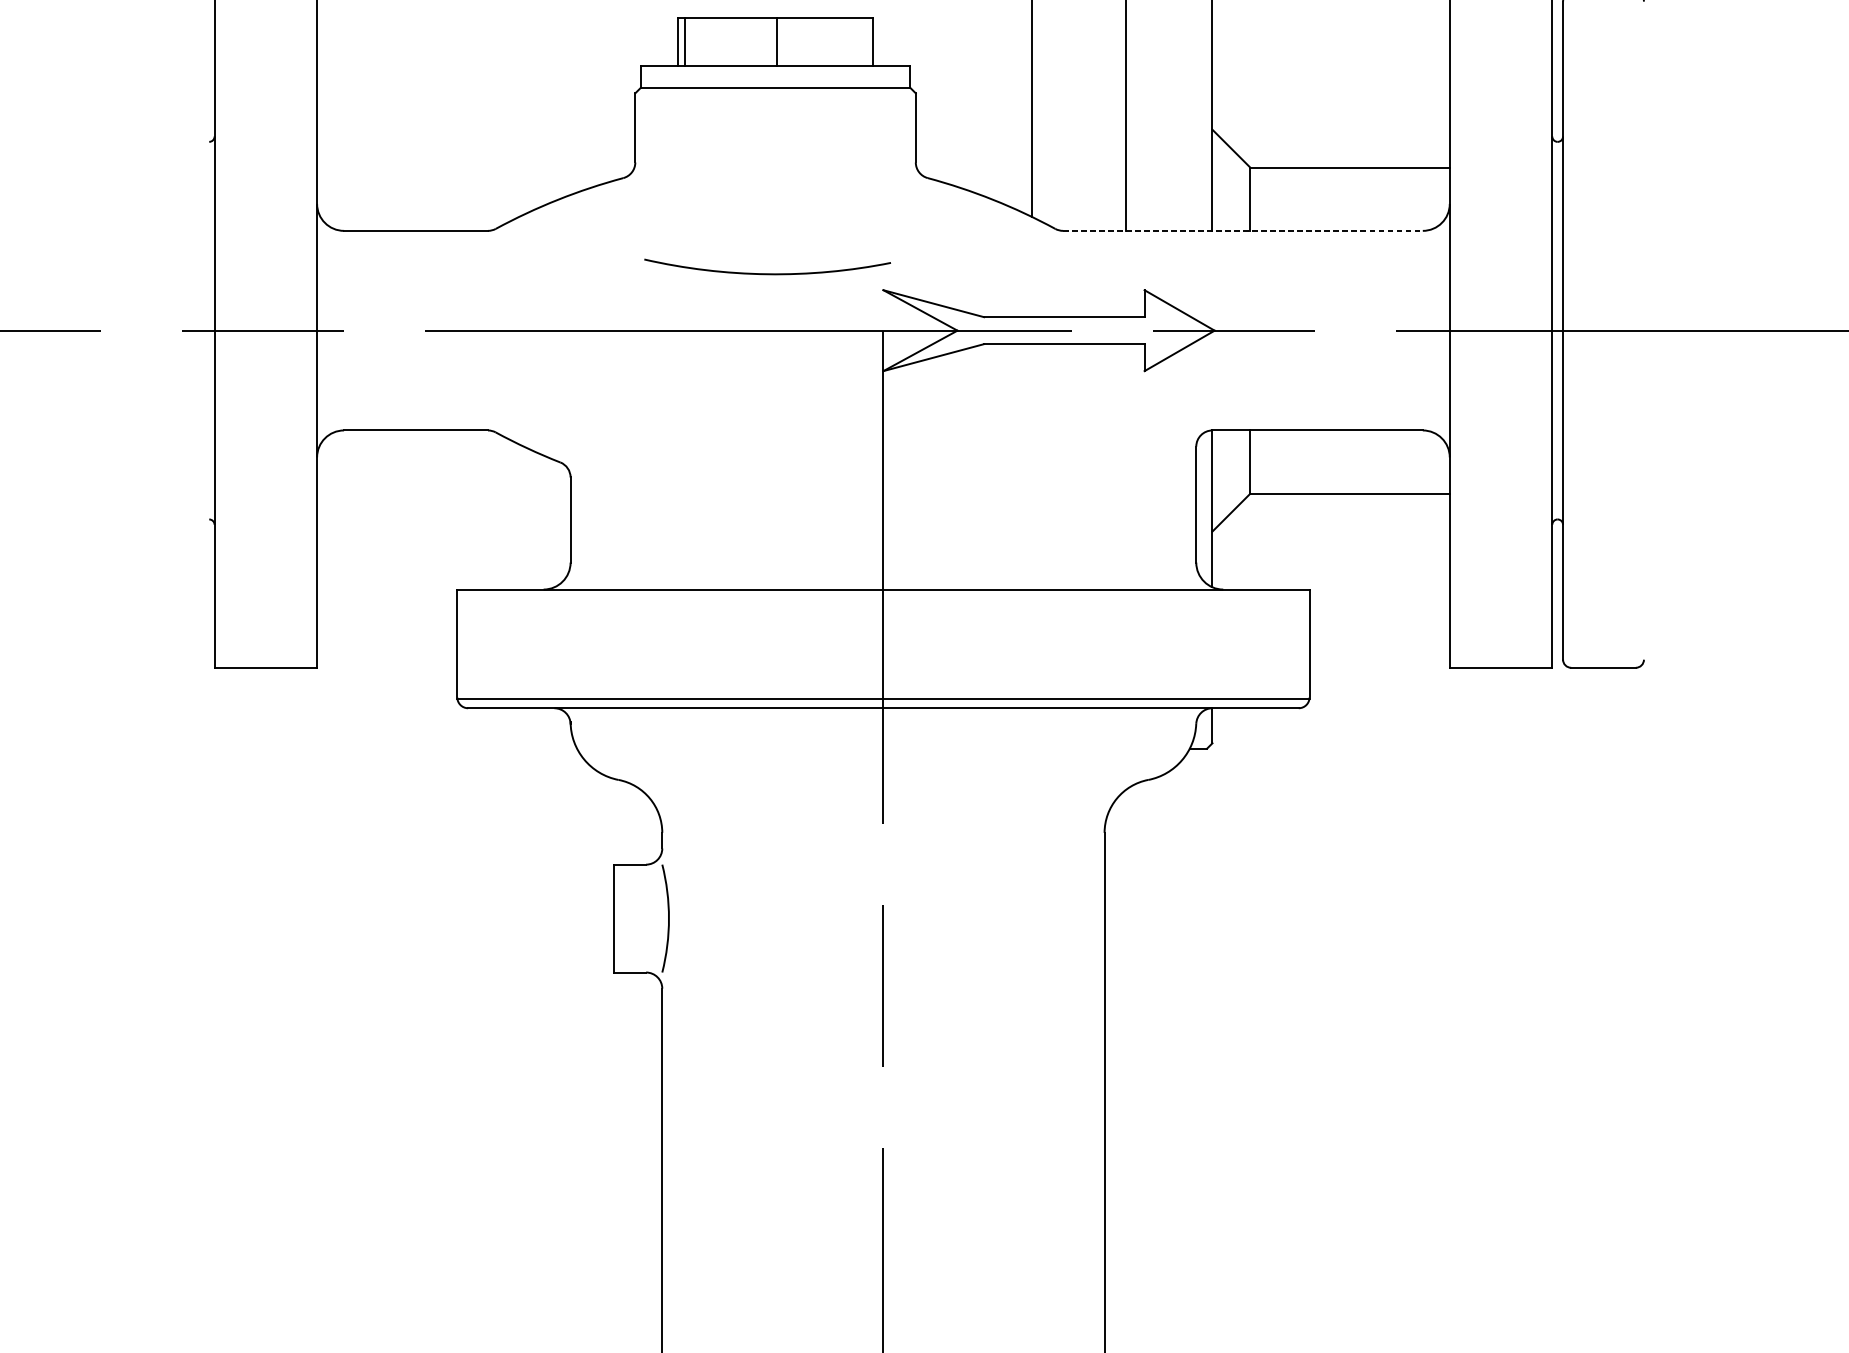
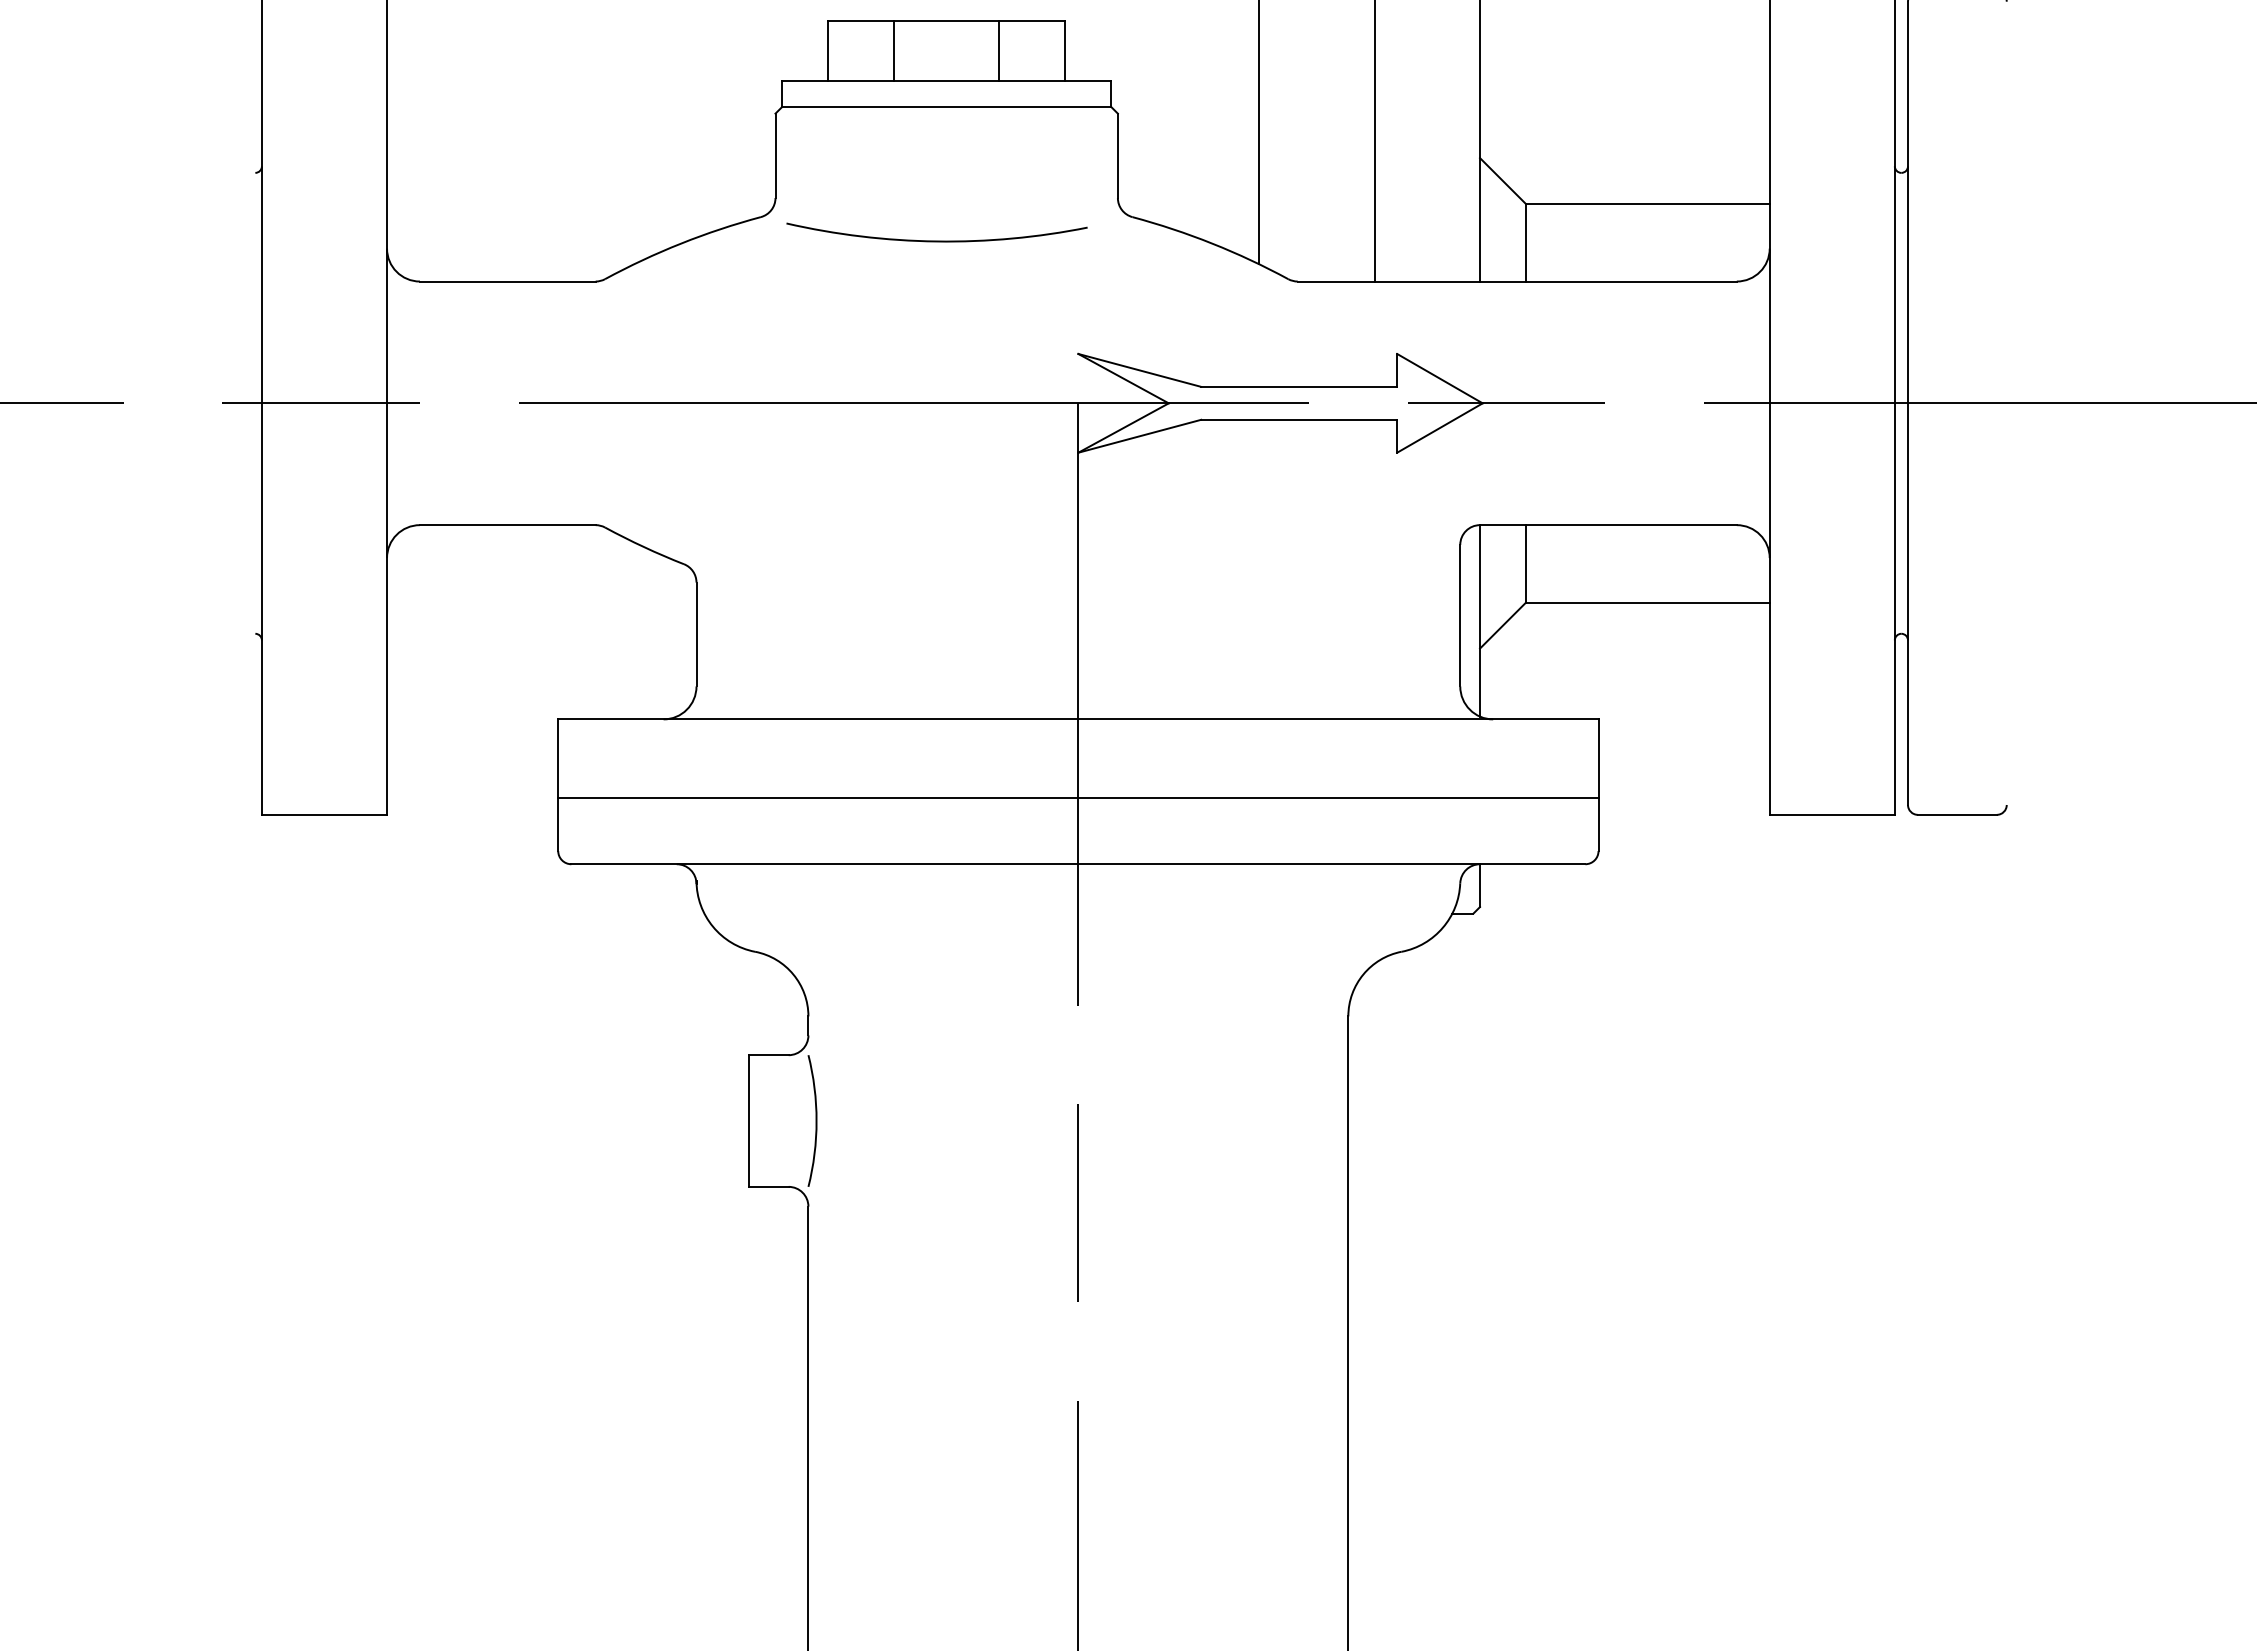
line: (685, 41) -> (894, 50), moved
line: (777, 41) -> (999, 50), moved
line: (1243, 230) -> (1517, 281), dashed -> solid
arc: (767, 273) -> (936, 240), moved
line: (883, 698) -> (1078, 798), moved

